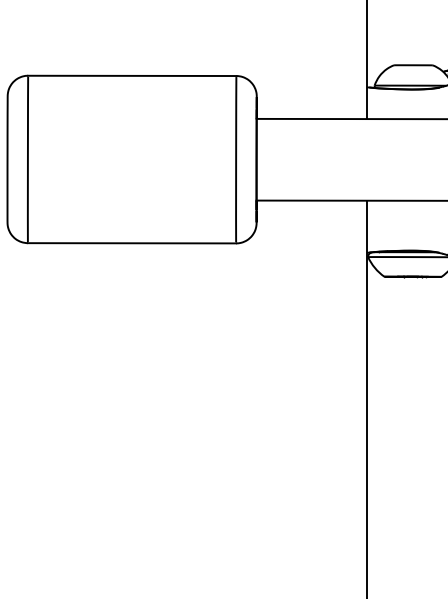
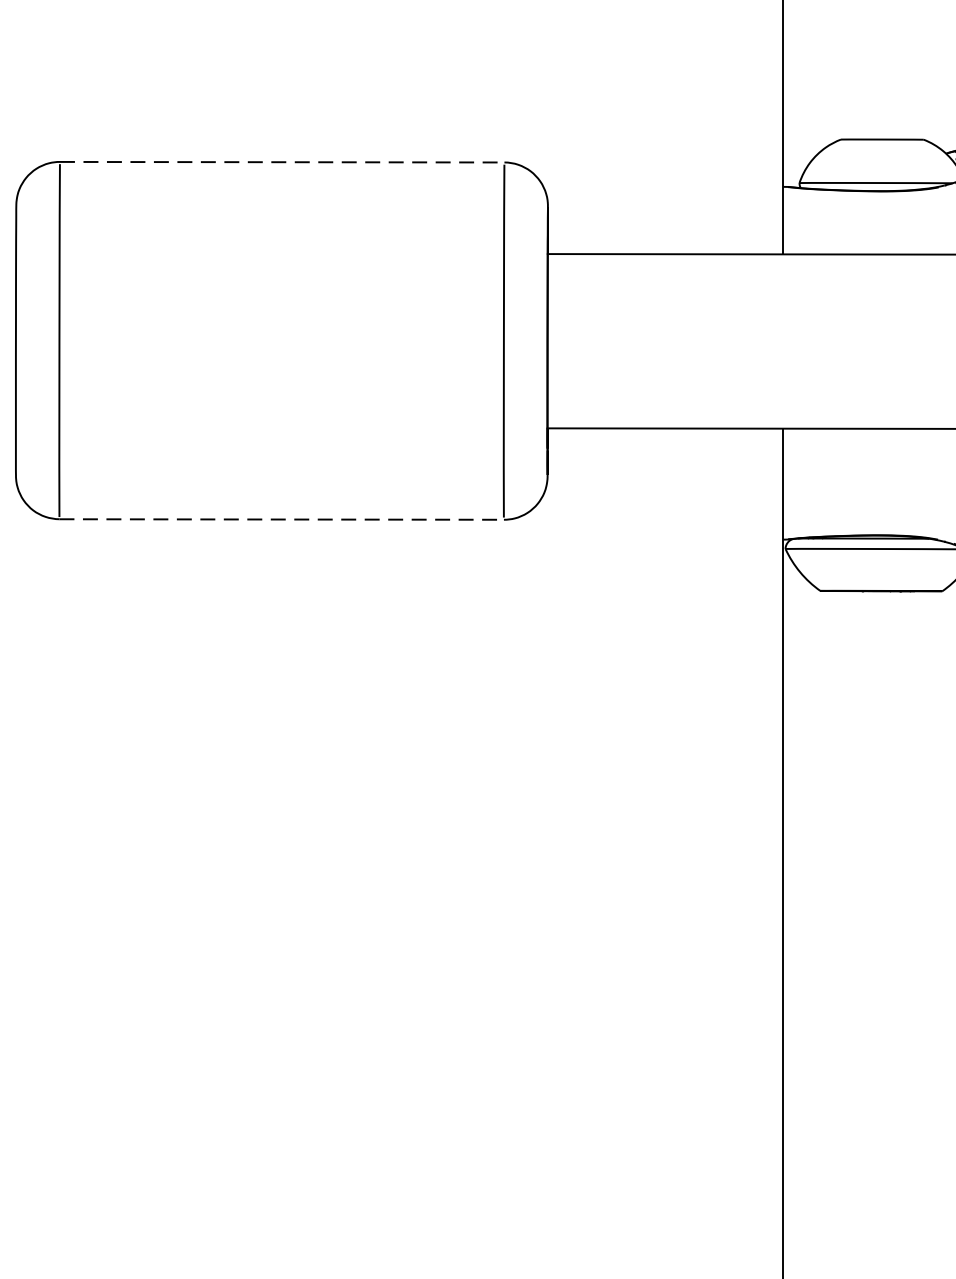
line: (132, 75) -> (282, 161), solid -> dashed
line: (132, 243) -> (282, 519), solid -> dashed

